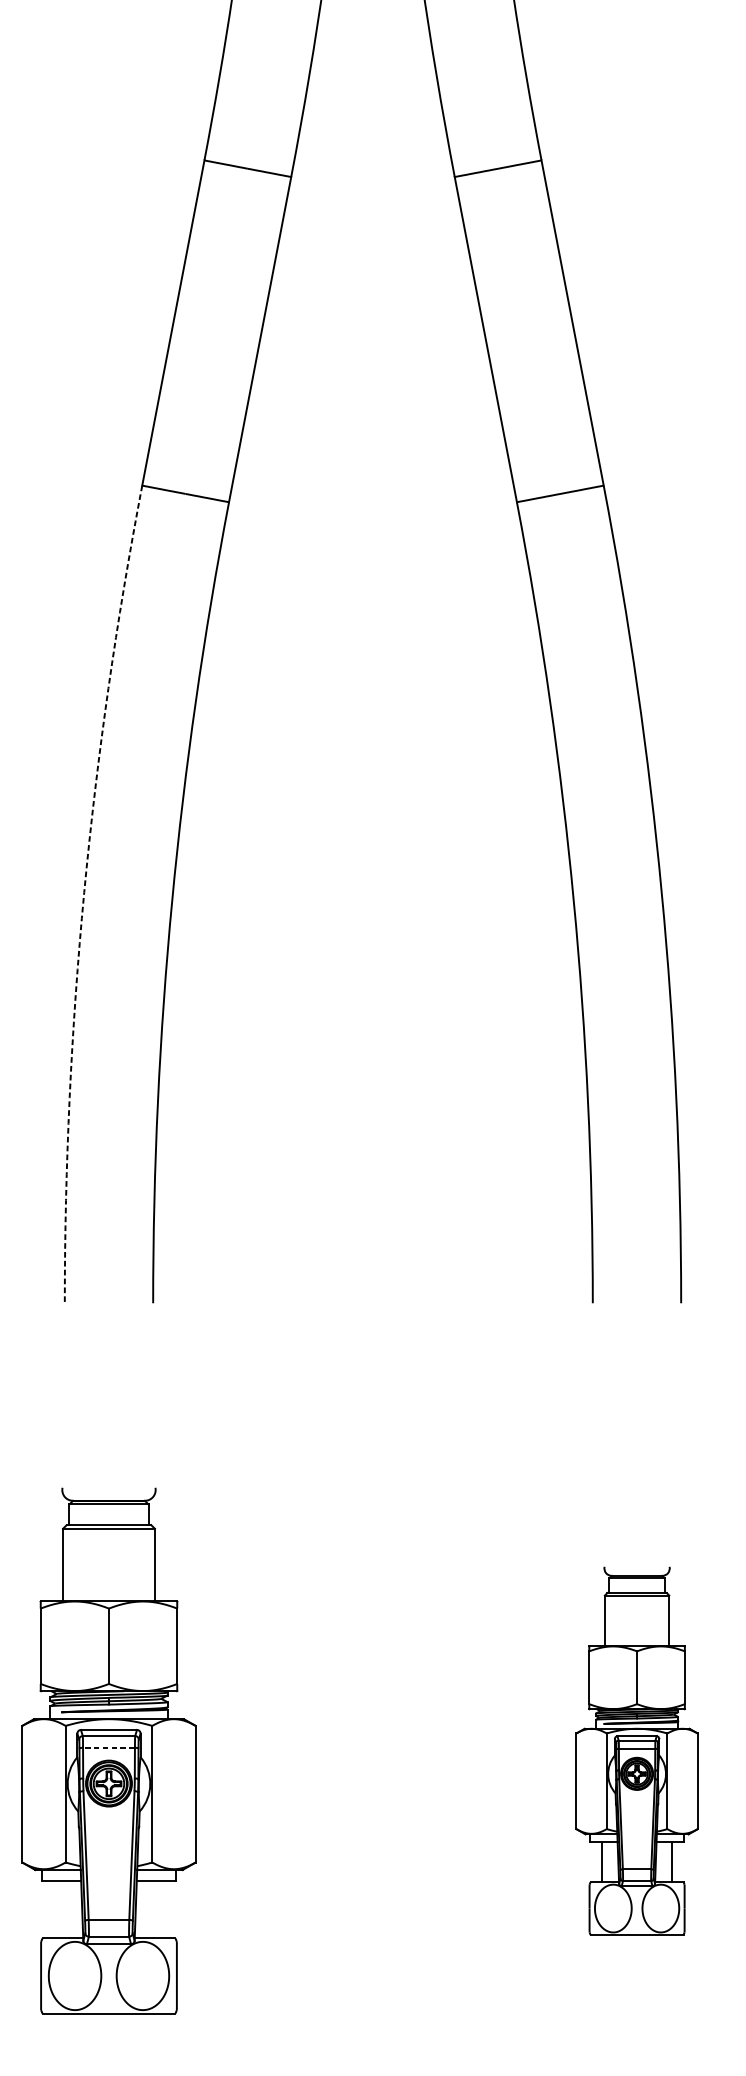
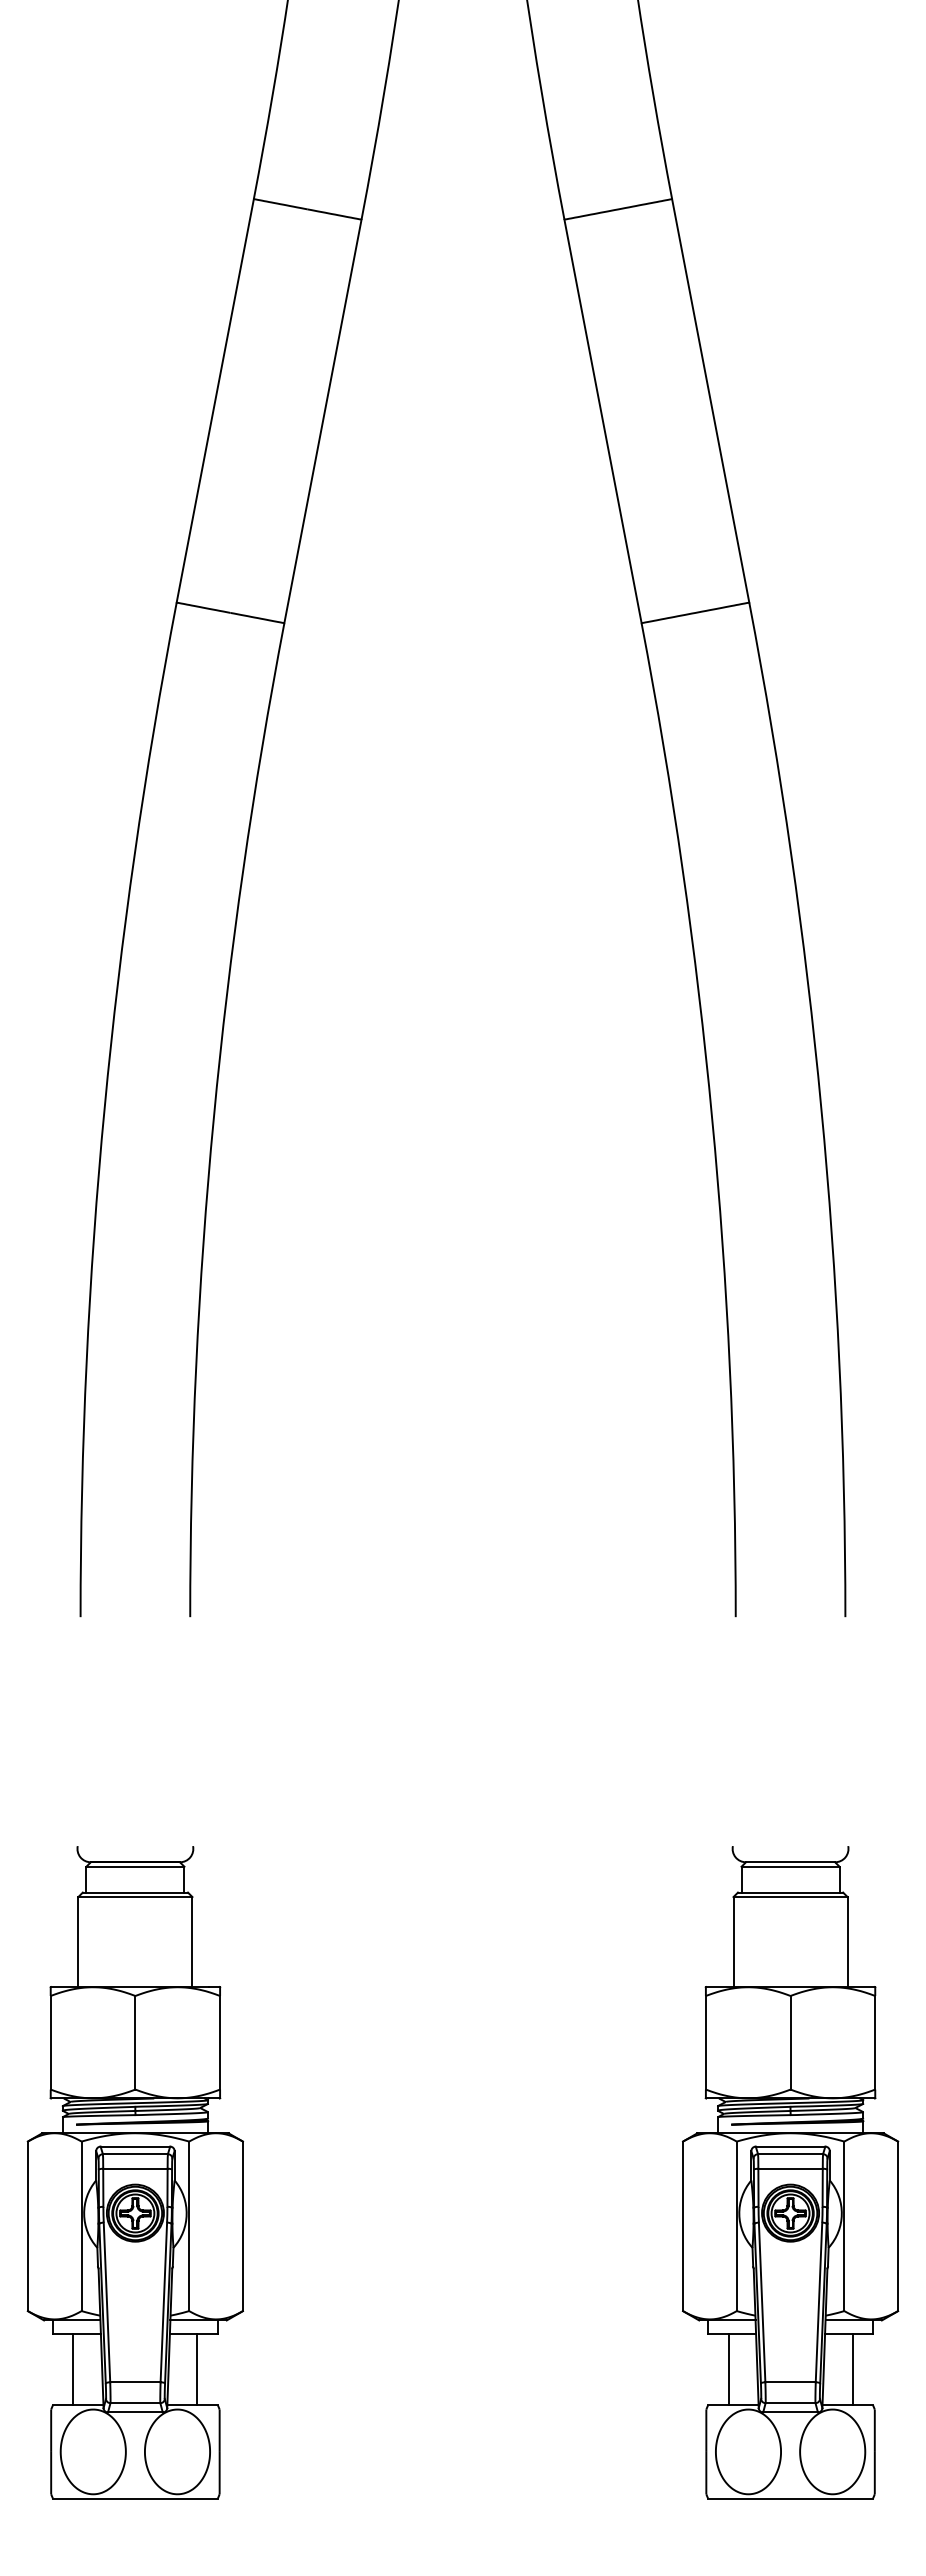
arc: (84, 892) -> (104, 1107), dashed -> solid
line: (108, 1747) -> (134, 2168), dashed -> solid
part: (636, 1750) -> (790, 2172), size x1.43
line: (59, 1909) -> (73, 2369), added
line: (159, 1909) -> (197, 2369), added

